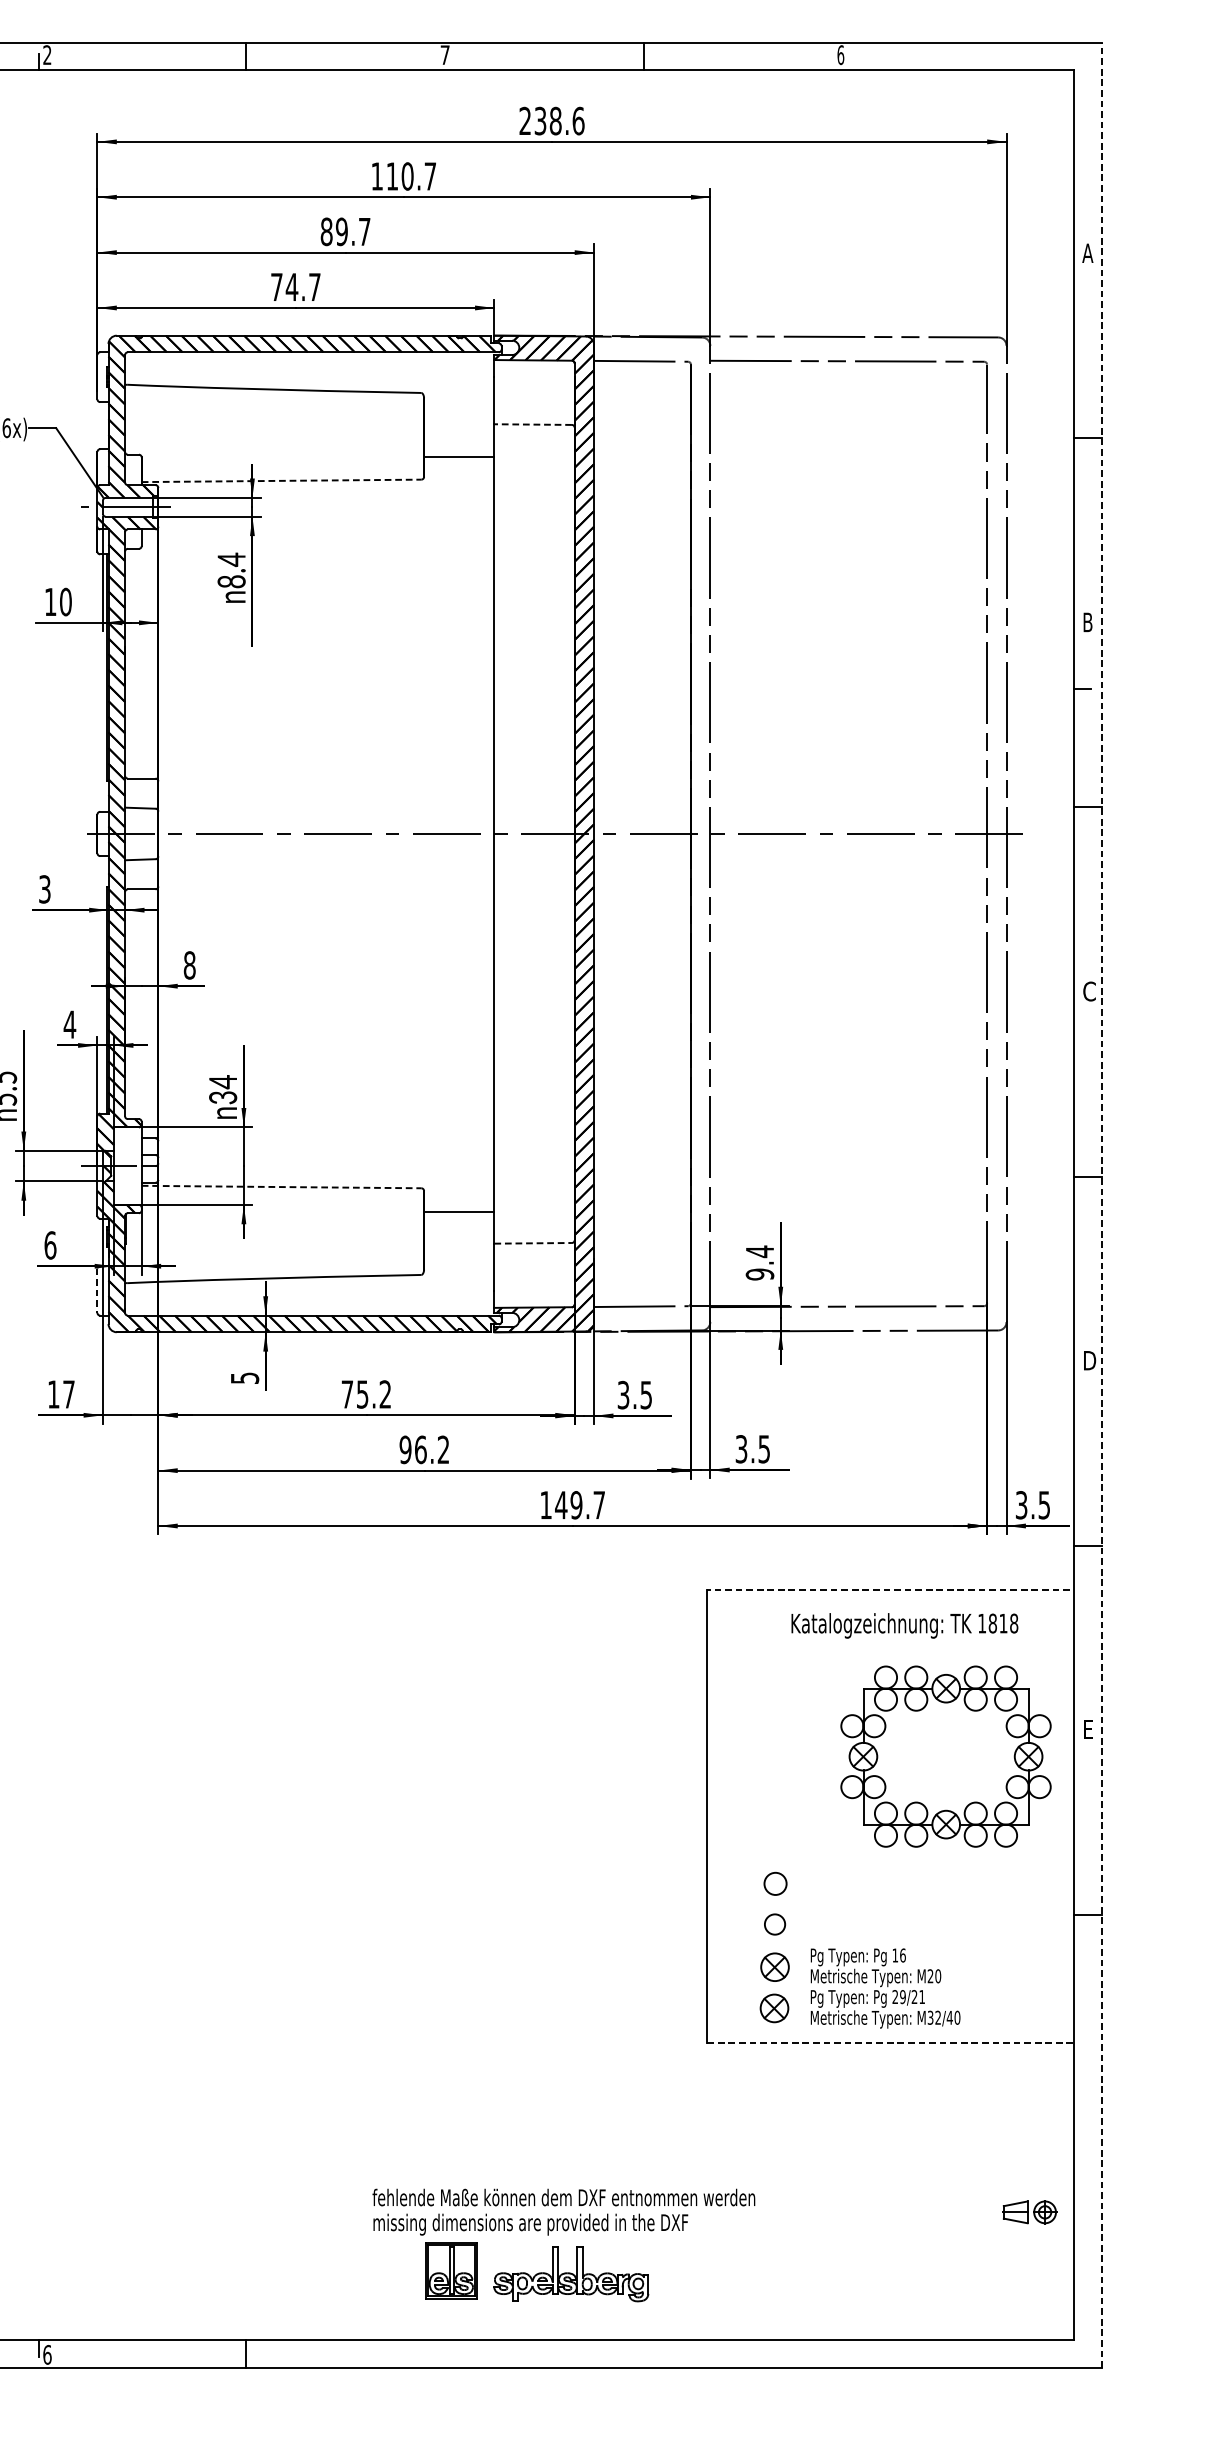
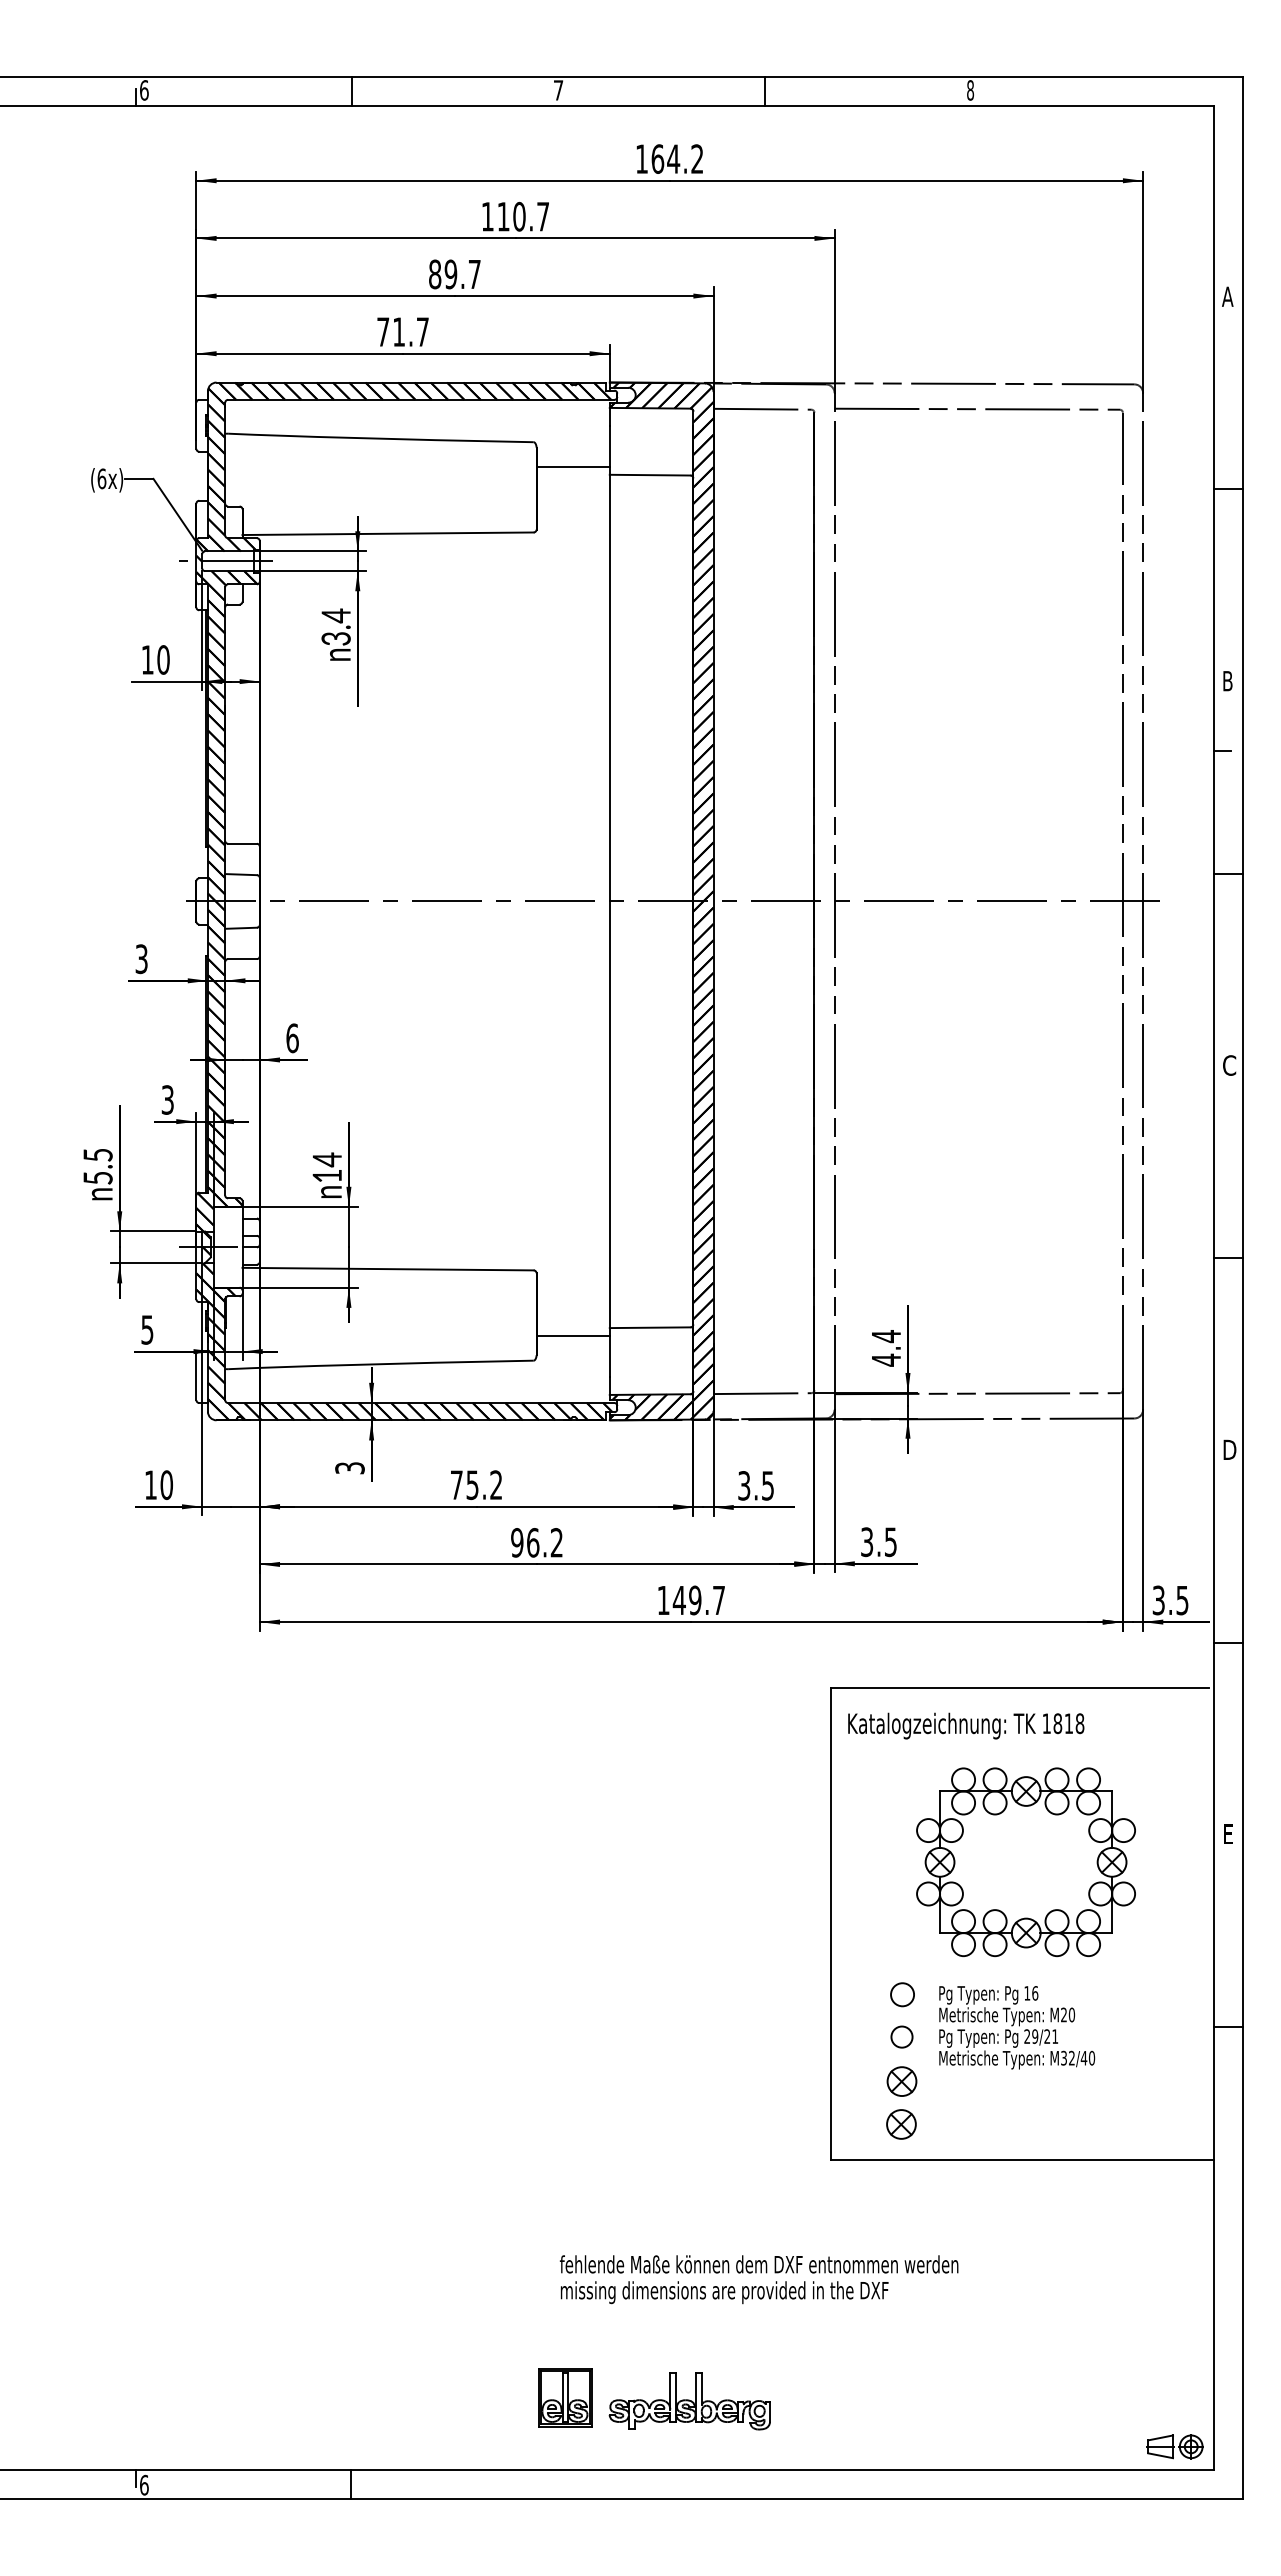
text: (47, 55) -> (144, 90), 2 -> 6
text: (840, 55) -> (970, 90), 6 -> 8
text: (551, 120) -> (669, 158), 238.6 -> 164.2
text: (291, 286) -> (398, 331), 74.7 -> 71.7
line: (532, 424) -> (649, 475), dashed -> solid
line: (458, 456) -> (572, 466), moved
line: (281, 480) -> (388, 533), dashed -> solid
text: (231, 581) -> (336, 638), 8.4 -> 3.4
text: (189, 965) -> (292, 1038), 8 -> 6
text: (69, 1024) -> (167, 1099), 4 -> 3
text: (222, 1097) -> (326, 1175), 34 -> 14
line: (281, 1187) -> (388, 1269), dashed -> solid
line: (1102, 1204) -> (1242, 1287), dashed -> solid
line: (458, 1212) -> (572, 1336), moved
line: (533, 1243) -> (650, 1327), dashed -> solid
text: (50, 1245) -> (147, 1329), 6 -> 5
text: (760, 1273) -> (886, 1359), 9.4 -> 4.4
line: (97, 1291) -> (196, 1377), dashed -> solid
text: (244, 1377) -> (349, 1467), 5 -> 3
text: (68, 1394) -> (166, 1485), 17 -> 10
line: (888, 1589) -> (1020, 1688), dashed -> solid
text: (905, 1625) -> (966, 1725), moved
part: (945, 1756) -> (1025, 1862), moved
text: (885, 1988) -> (1017, 2027), moved
line: (891, 2043) -> (1023, 2160), dashed -> solid
text: (563, 2212) -> (758, 2279), moved
part: (1029, 2212) -> (1174, 2446), moved

